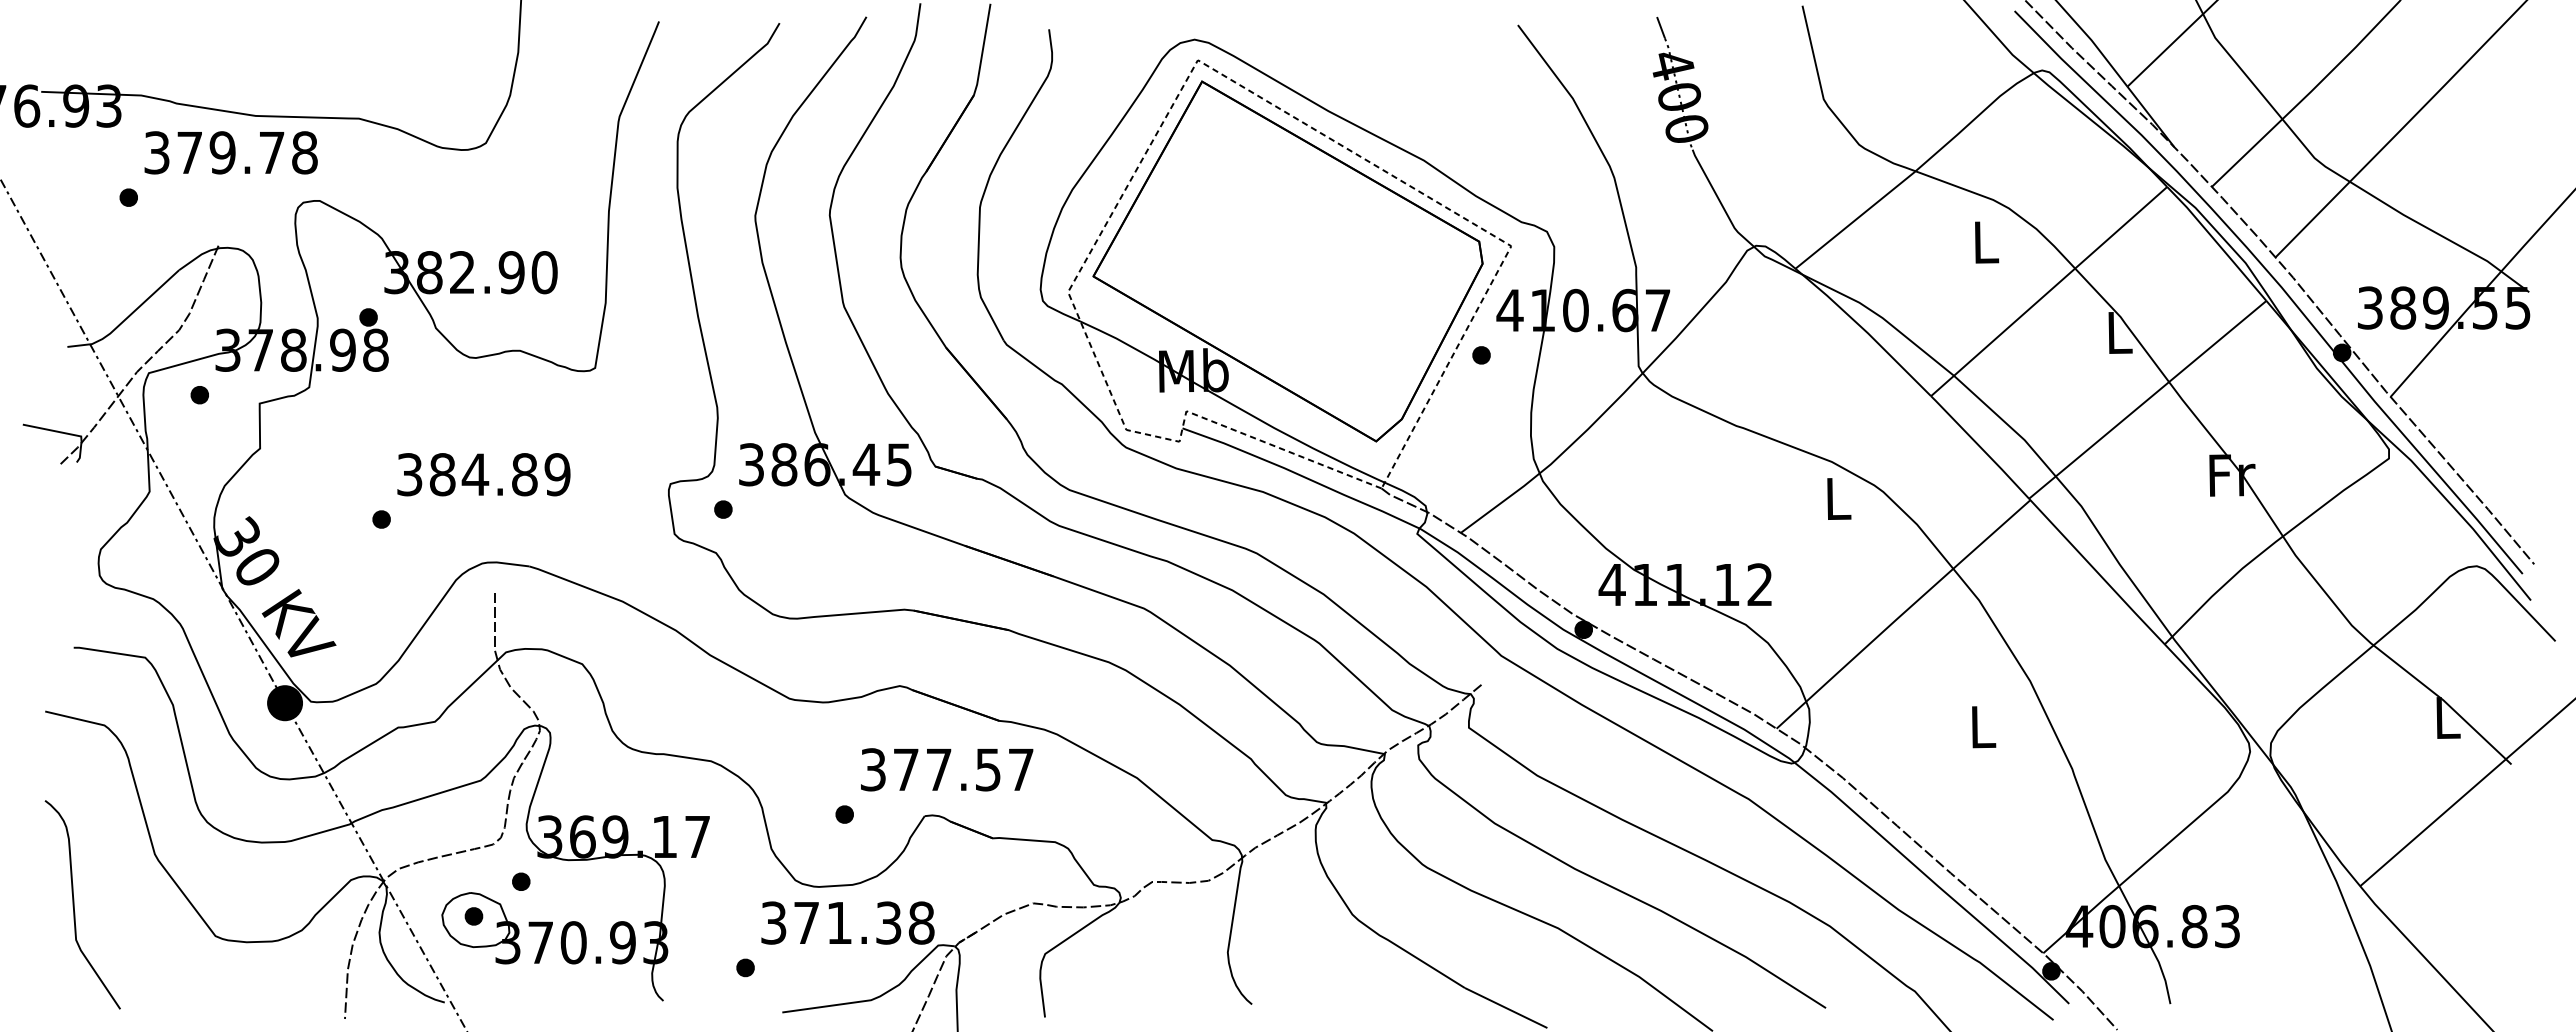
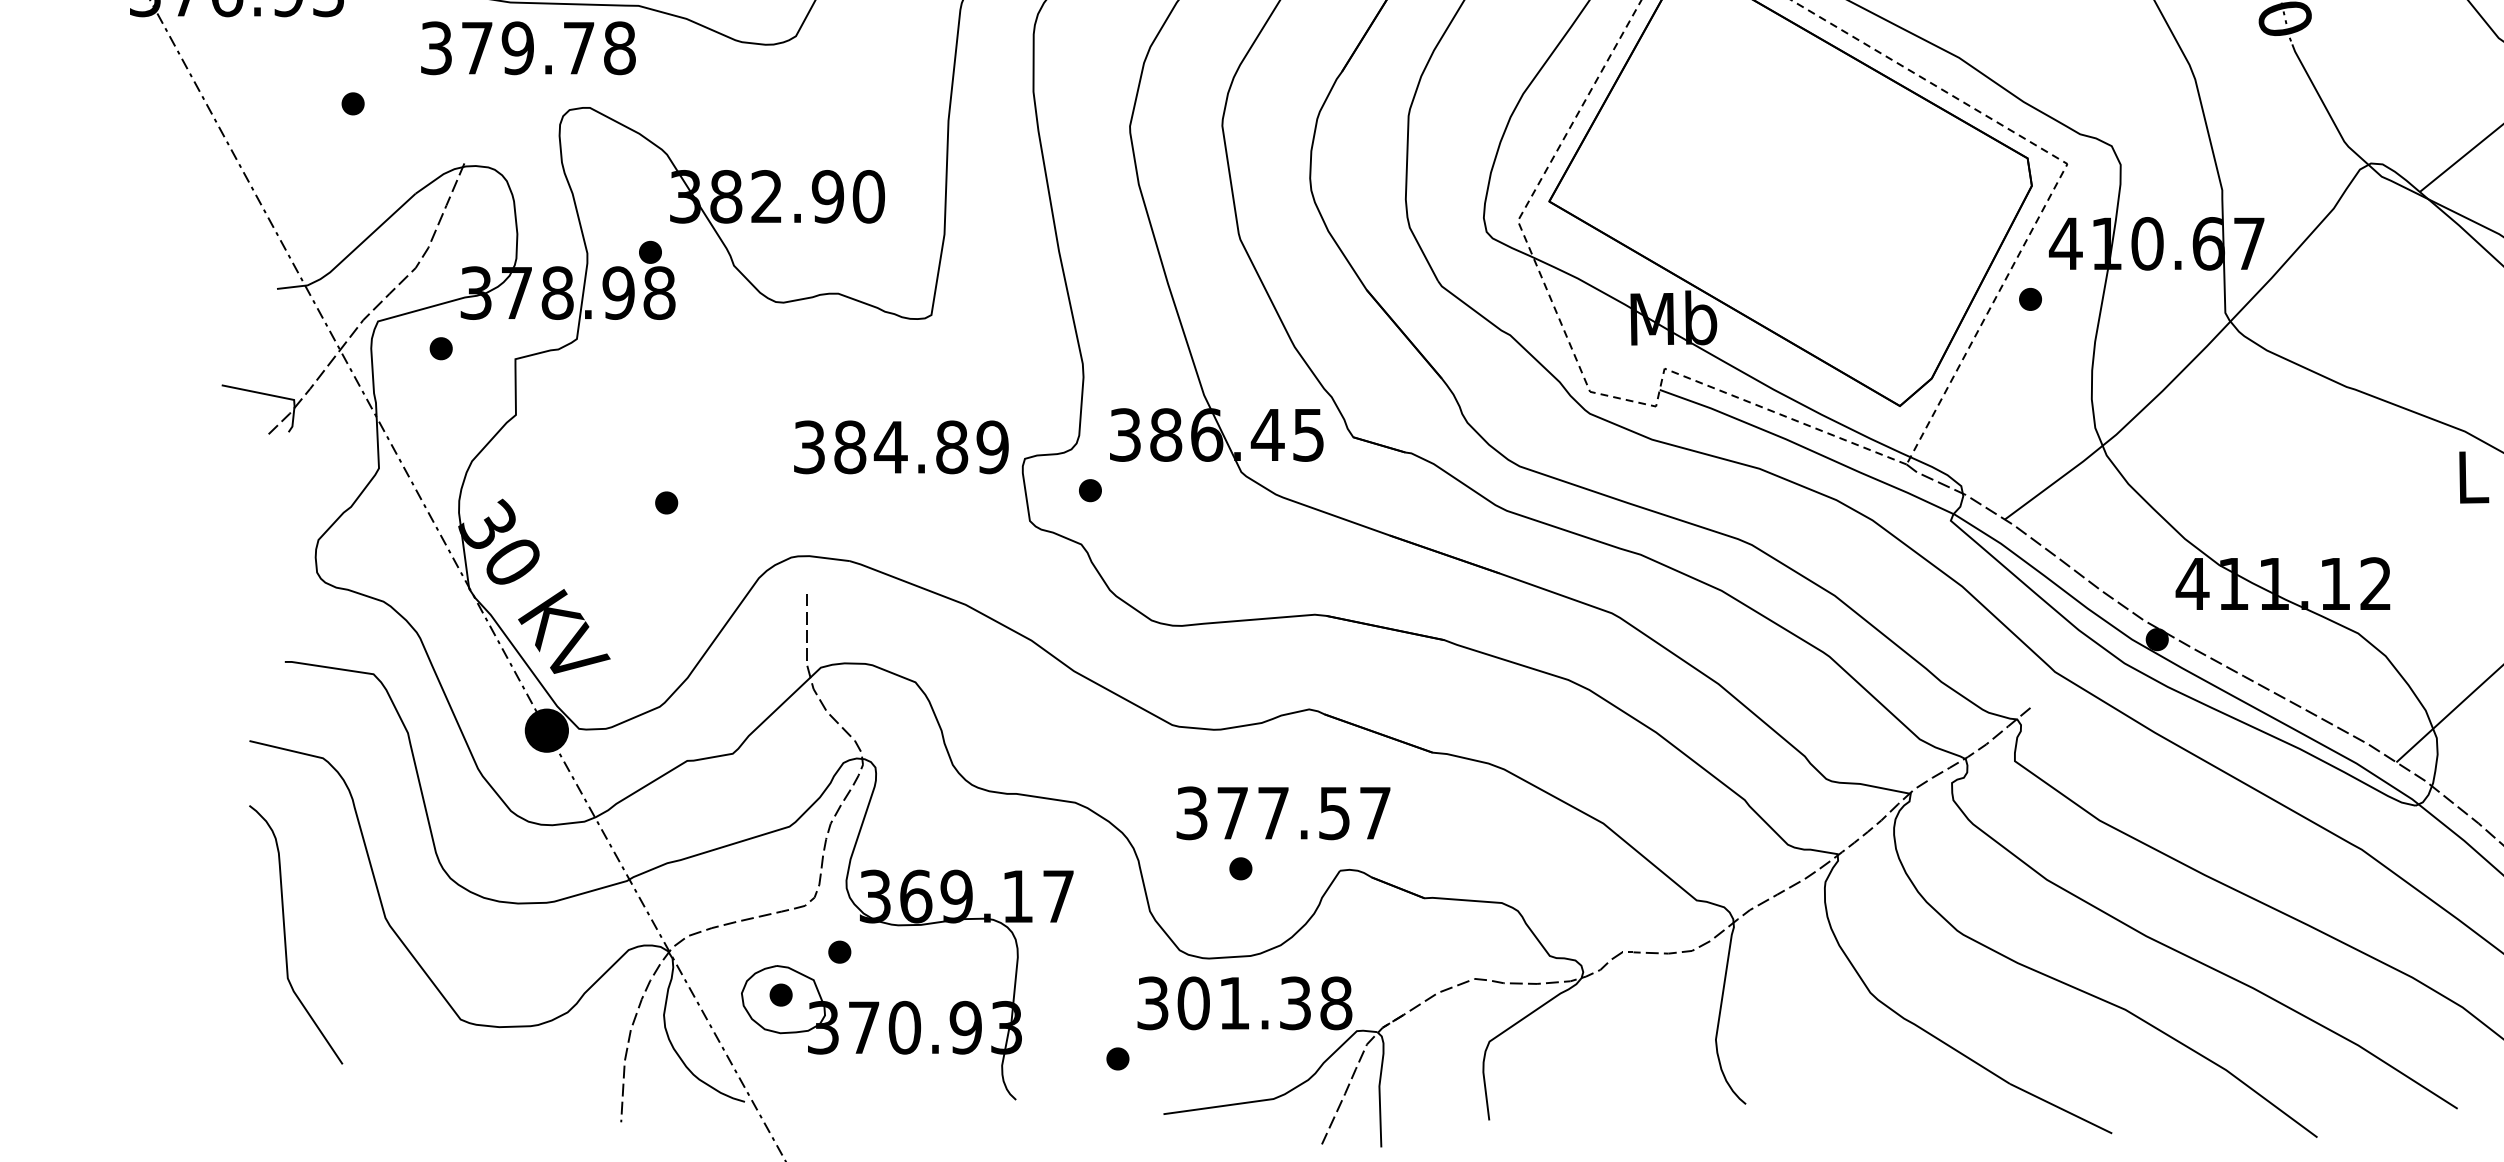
text: (230, 152) -> (527, 47), moved
text: (483, 474) -> (900, 447), moved
text: (947, 769) -> (1284, 812), moved
curve: (74, 904) -> (285, 934), moved
text: (806, 922) -> (1193, 1002), 371.38 -> 301.38

